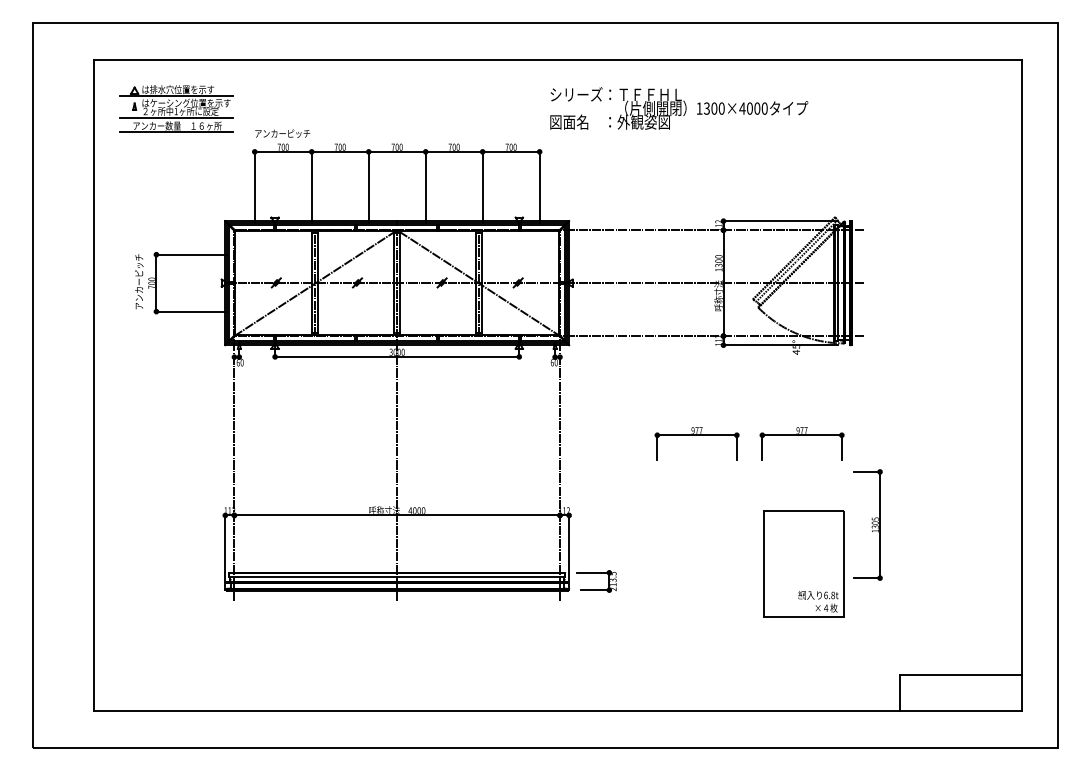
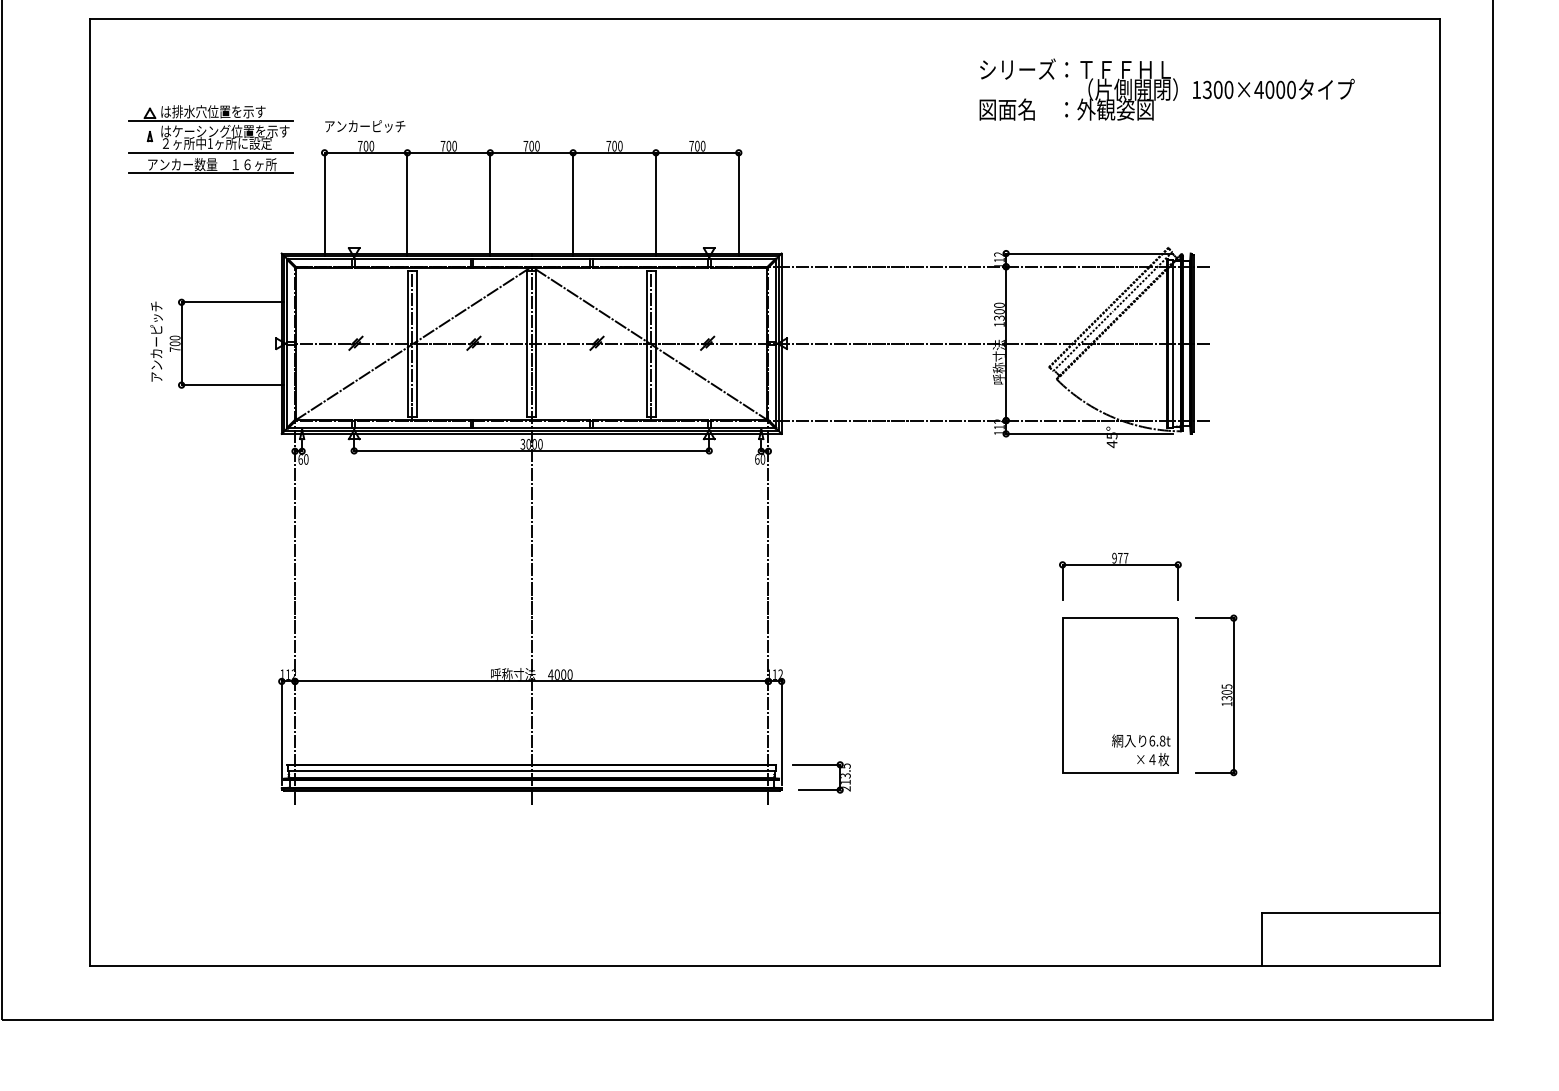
part: (176, 108) -> (210, 139), moved
text: (679, 108) -> (1167, 89), moved
part: (696, 435) -> (966, 565), removed
part: (803, 563) -> (1119, 694), moved

